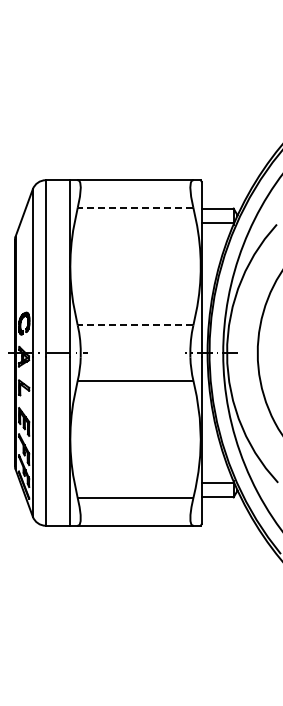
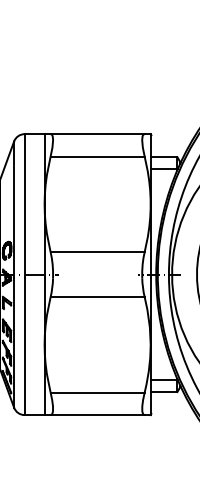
line: (135, 207) -> (97, 156), dashed -> solid
line: (135, 325) -> (97, 252), dashed -> solid

